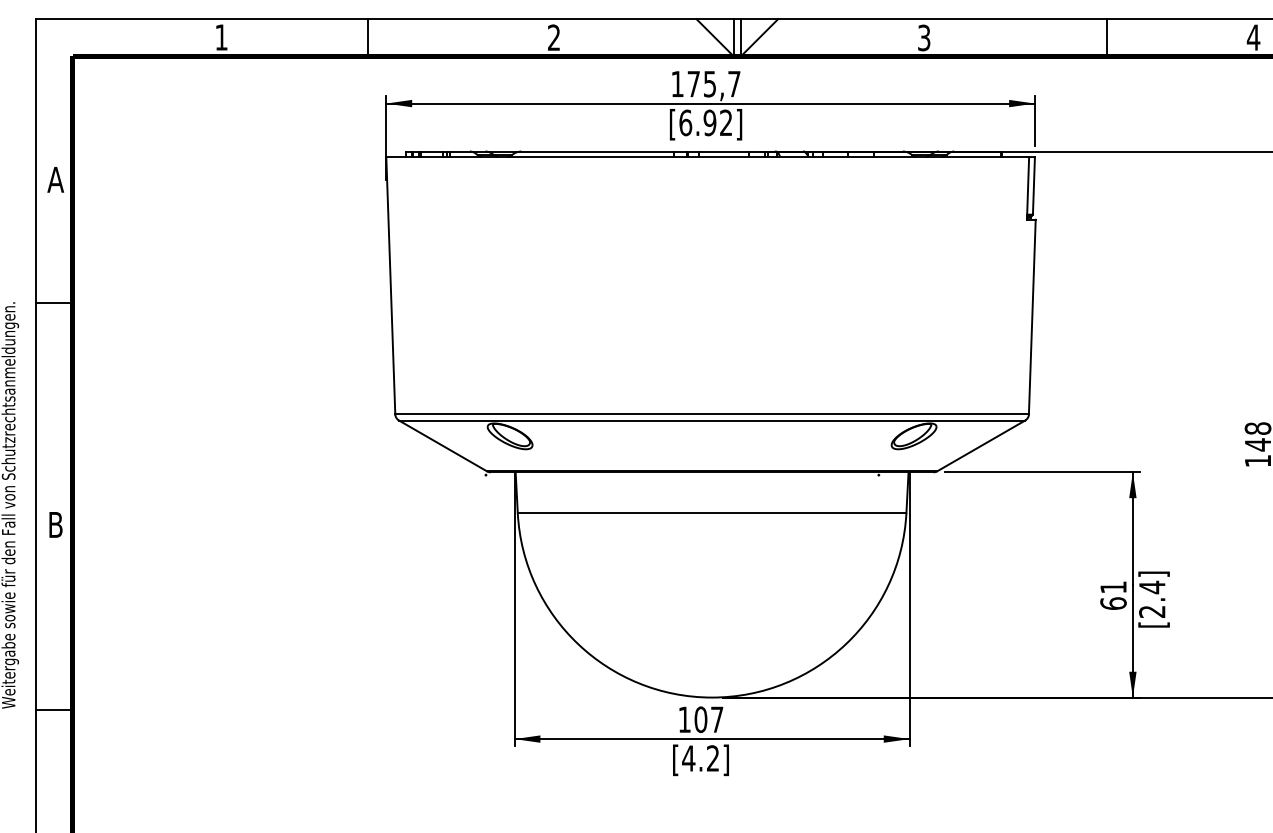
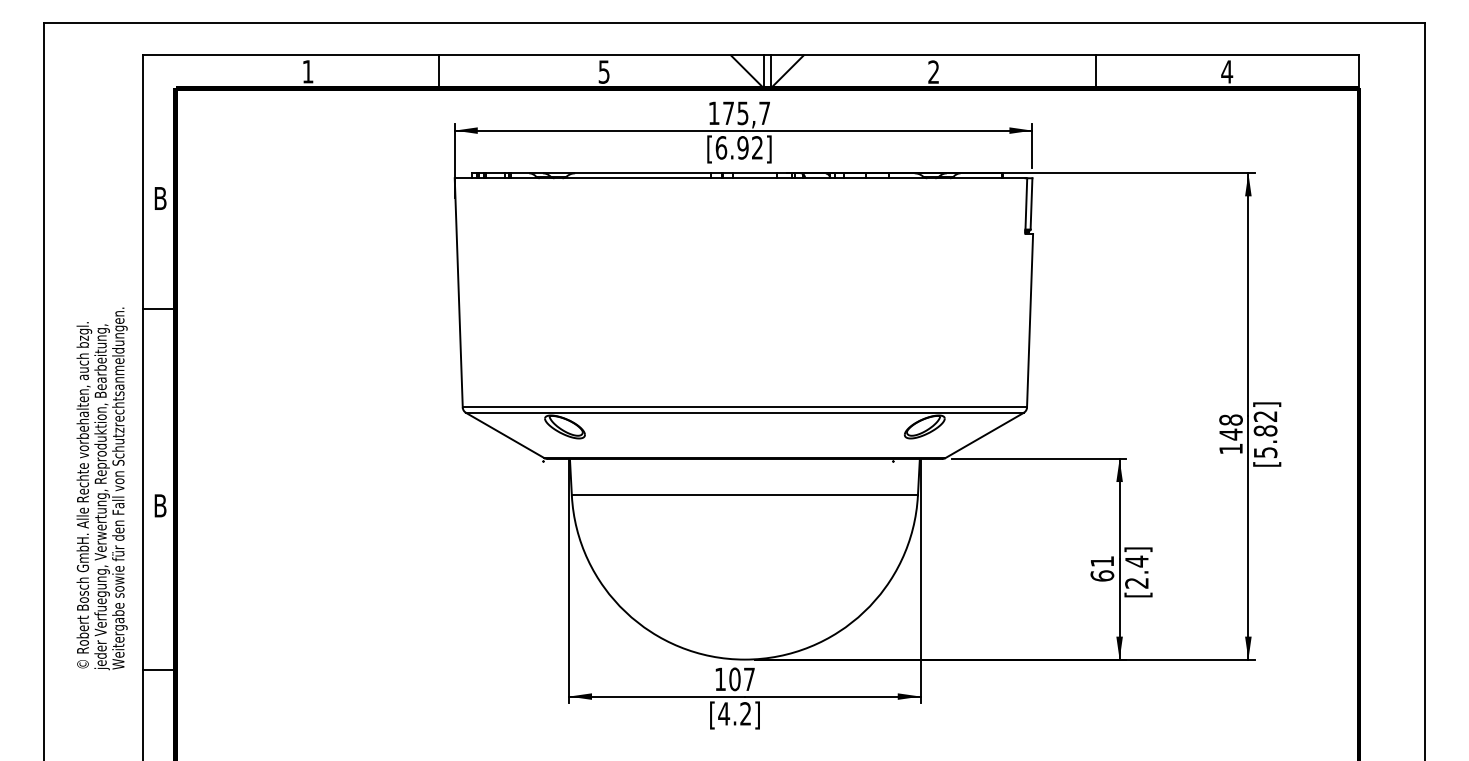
text: (553, 37) -> (603, 71), 2 -> 5
text: (923, 38) -> (933, 72), 3 -> 2
text: (55, 179) -> (160, 198), A -> B

